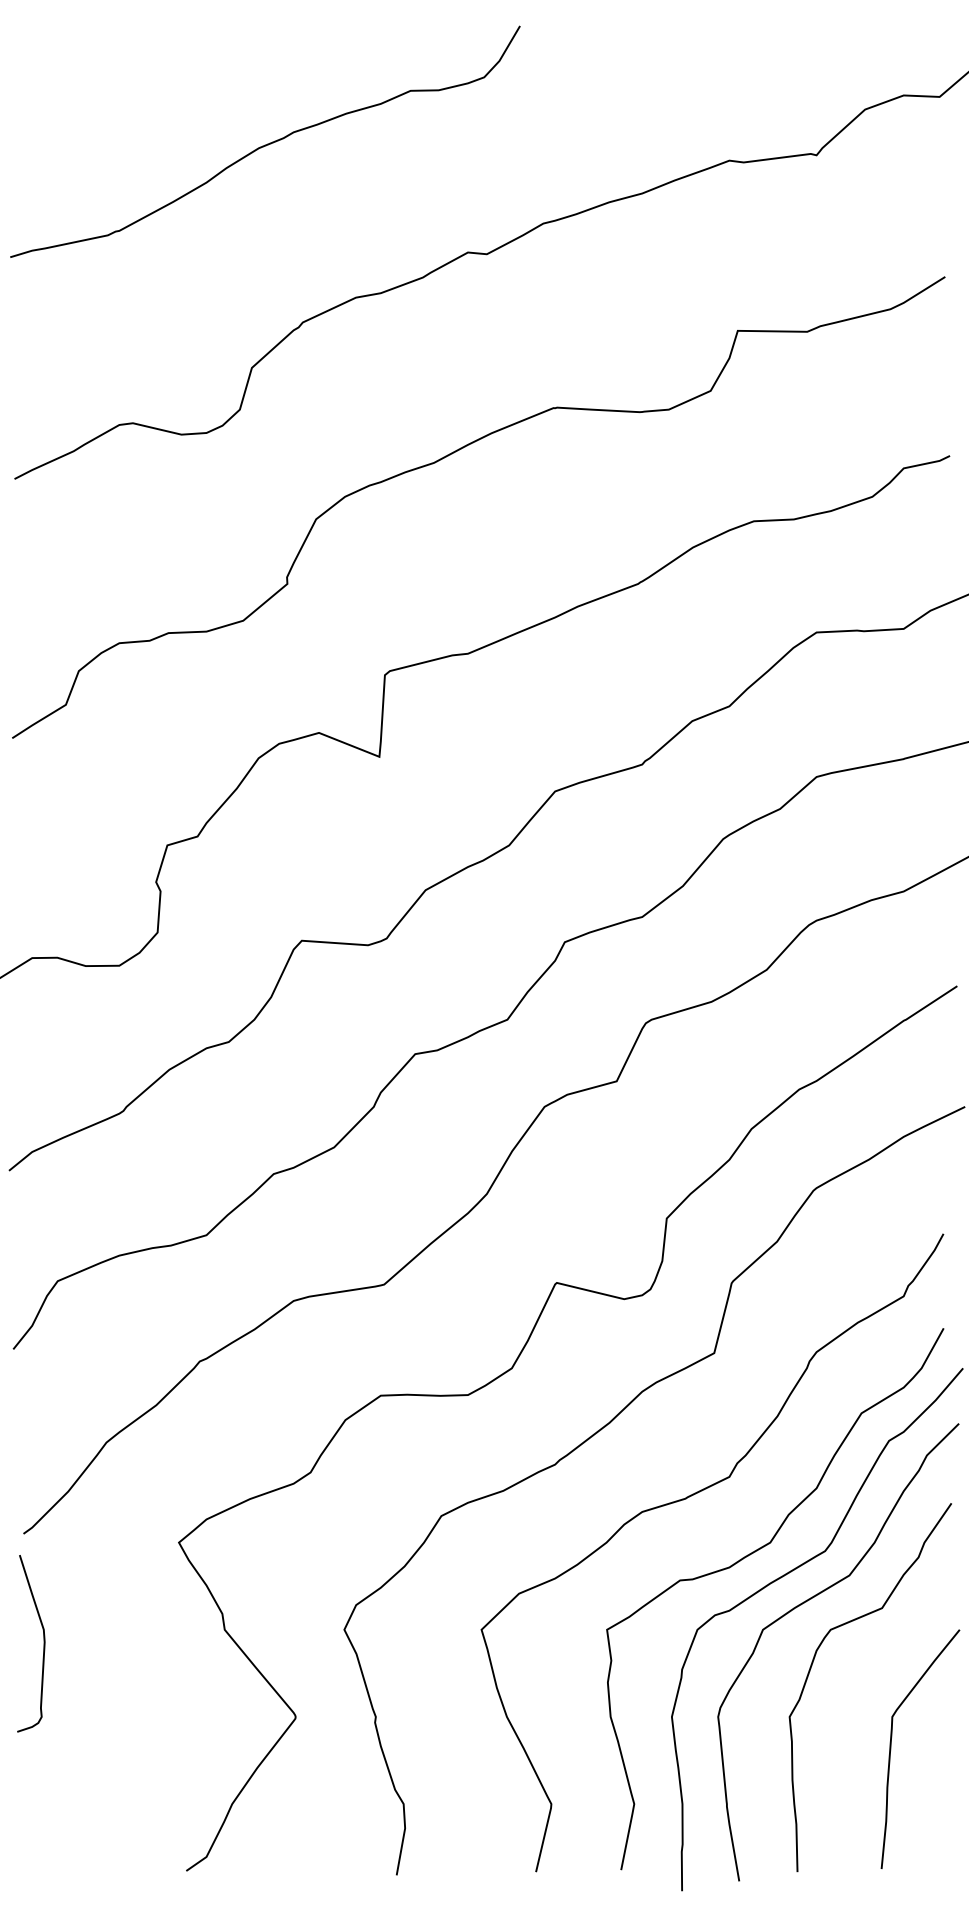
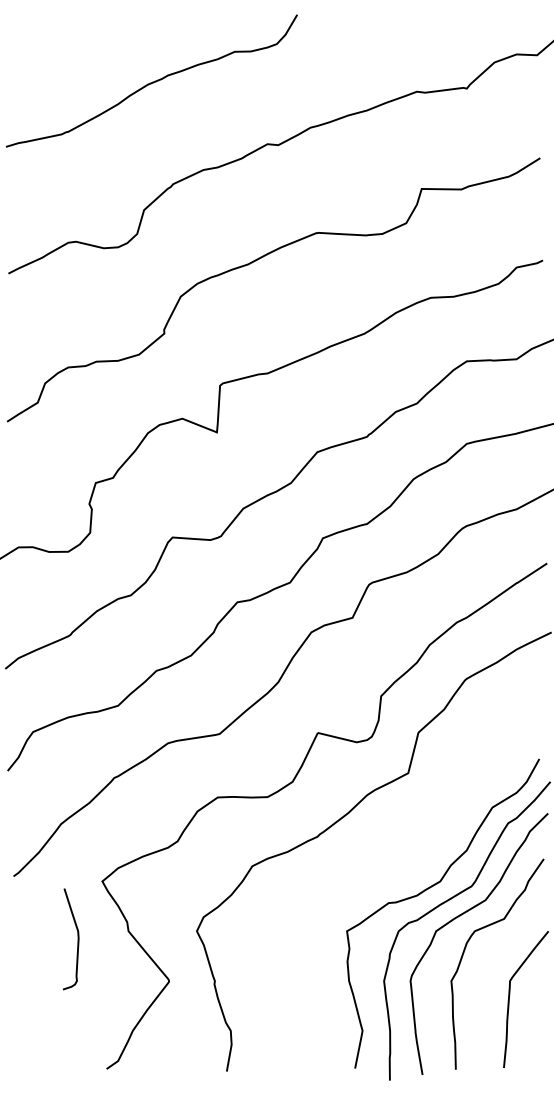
curve: (684, 1500) -> (391, 857), removed
curve: (42, 1644) -> (77, 939), moved

